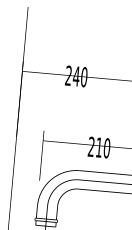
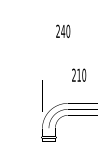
text: (77, 75) -> (63, 30), moved
text: (99, 146) -> (79, 74), moved

